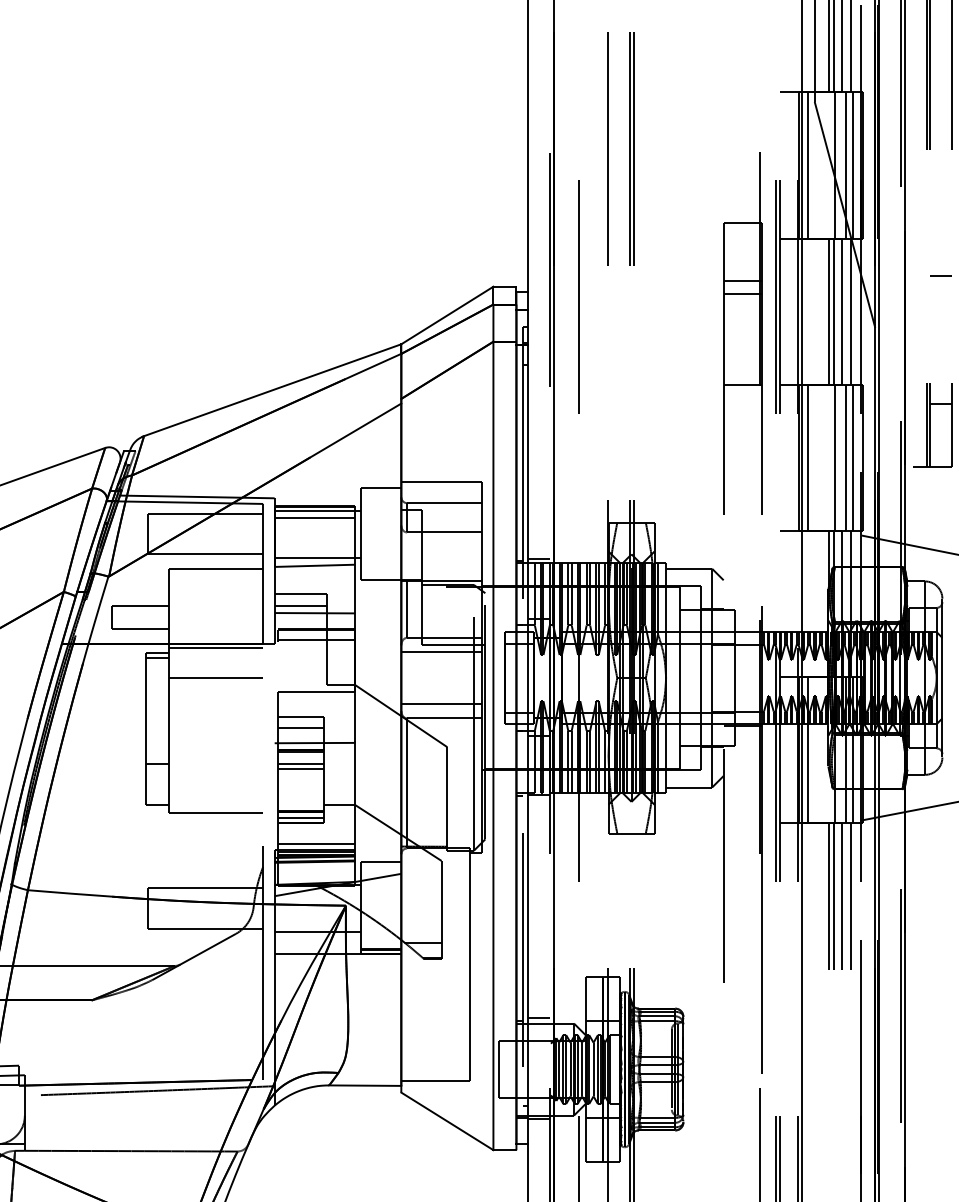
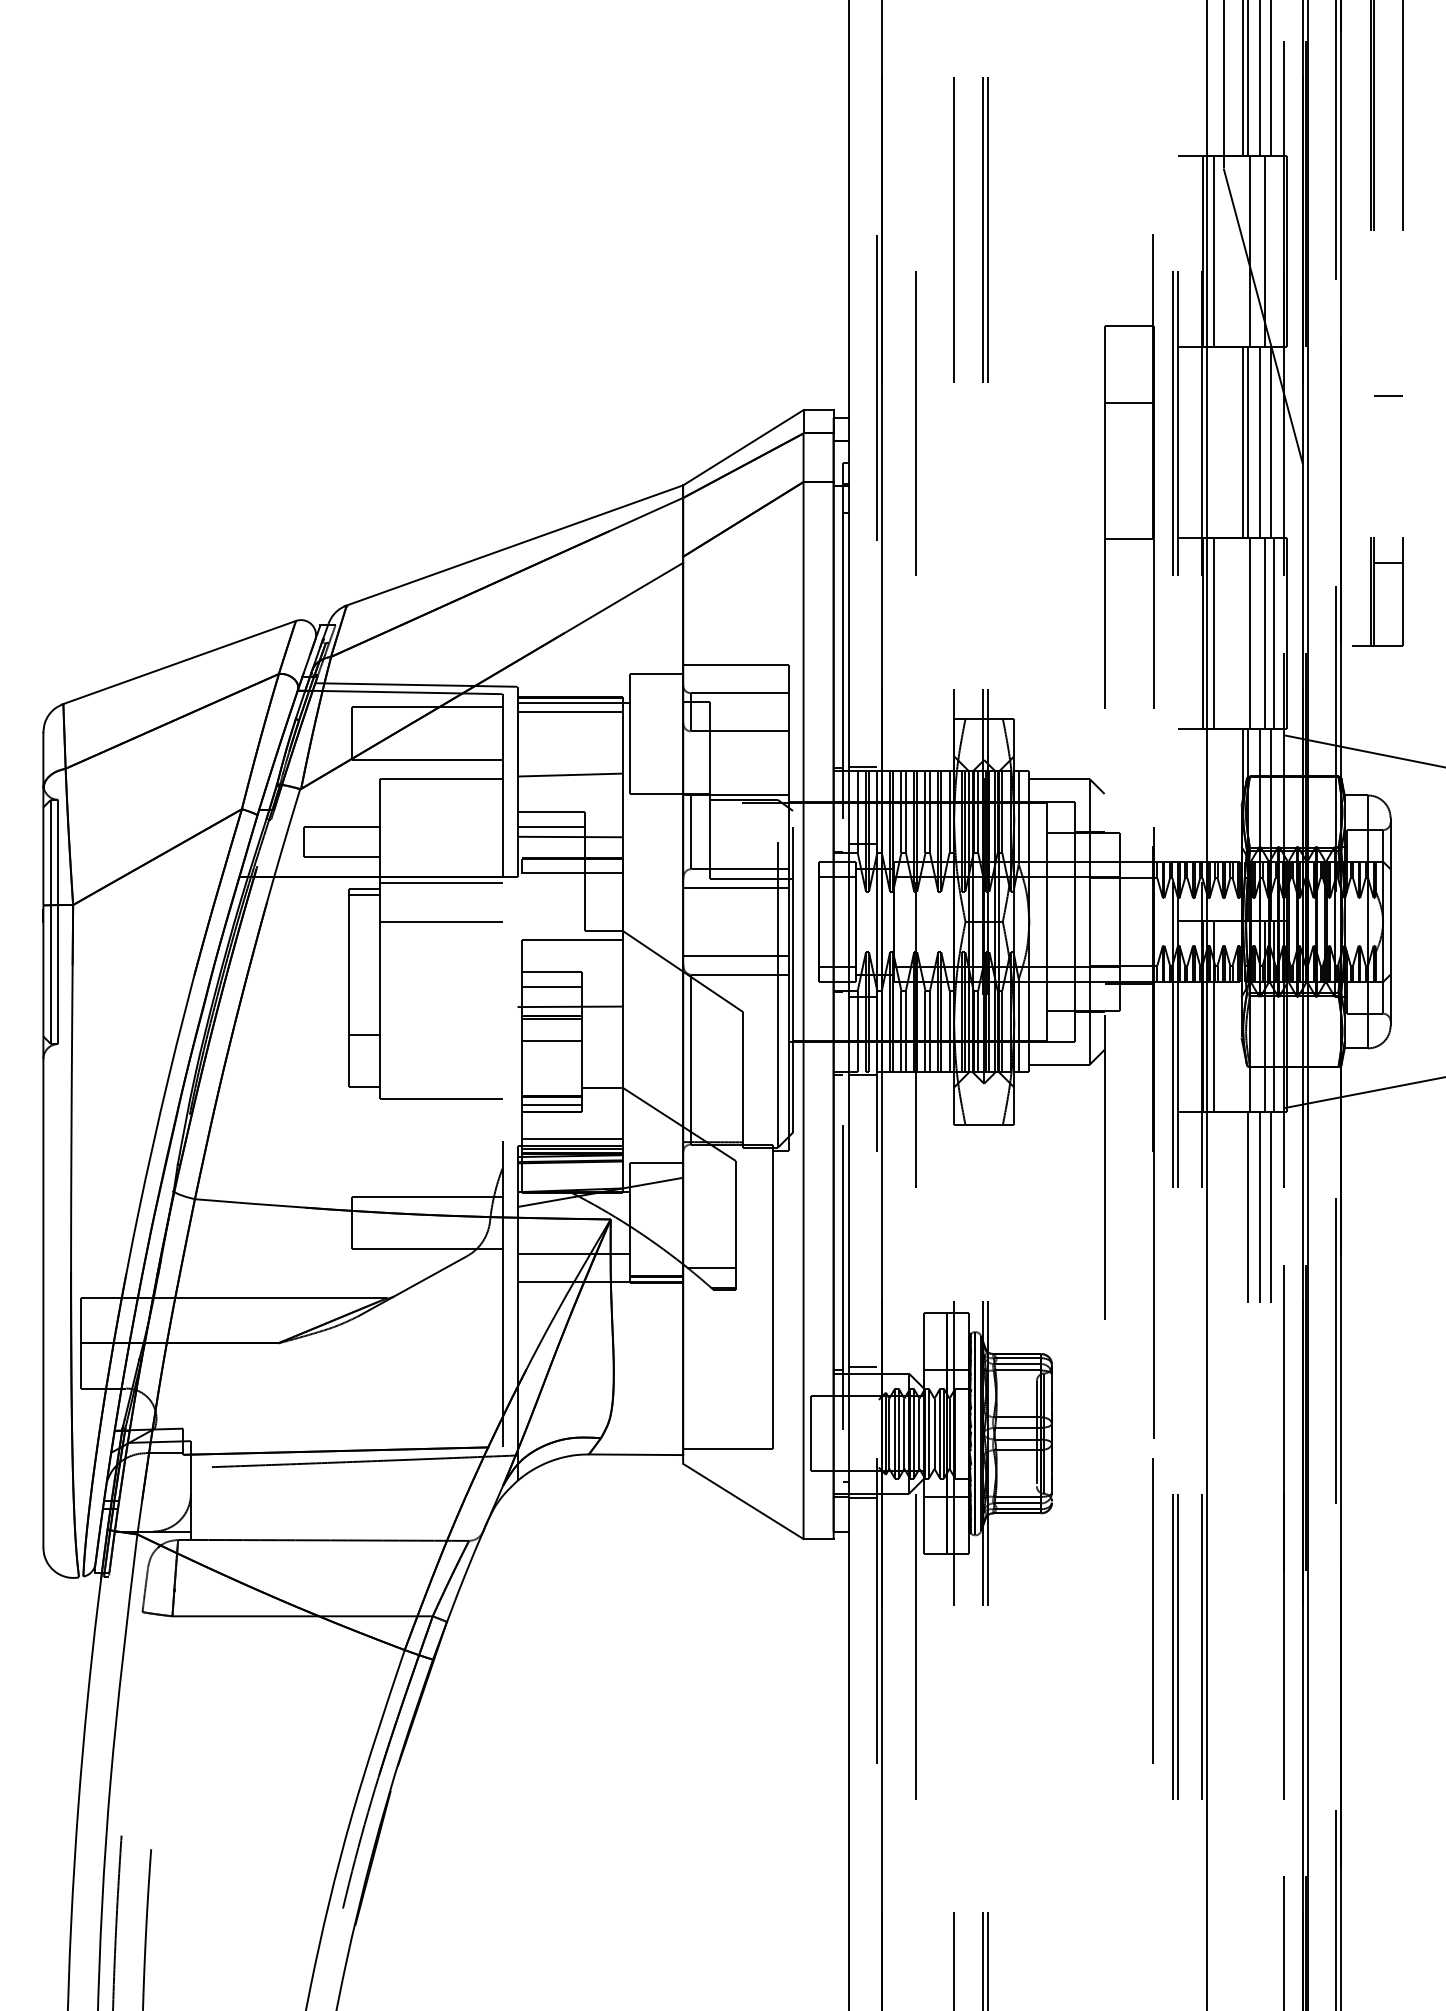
line: (852, 165) -> (1273, 251), removed
line: (742, 293) -> (1129, 419), removed
line: (317, 557) -> (573, 764), removed
line: (301, 764) -> (552, 1034), removed
line: (829, 895) -> (1242, 1206), removed

